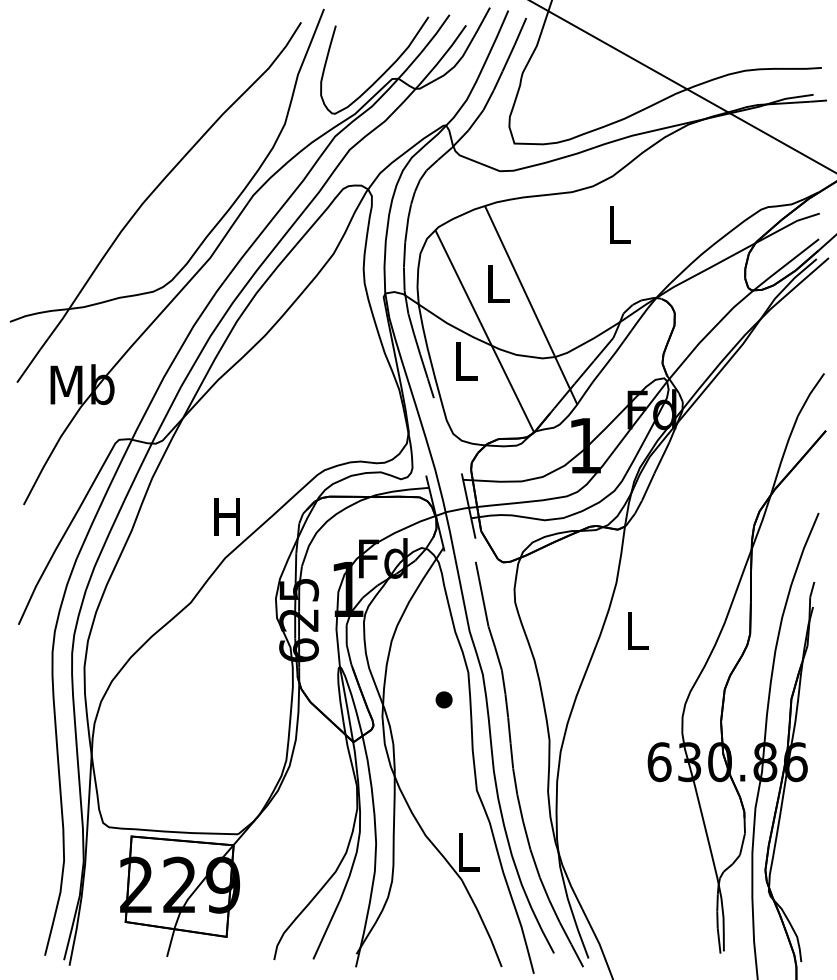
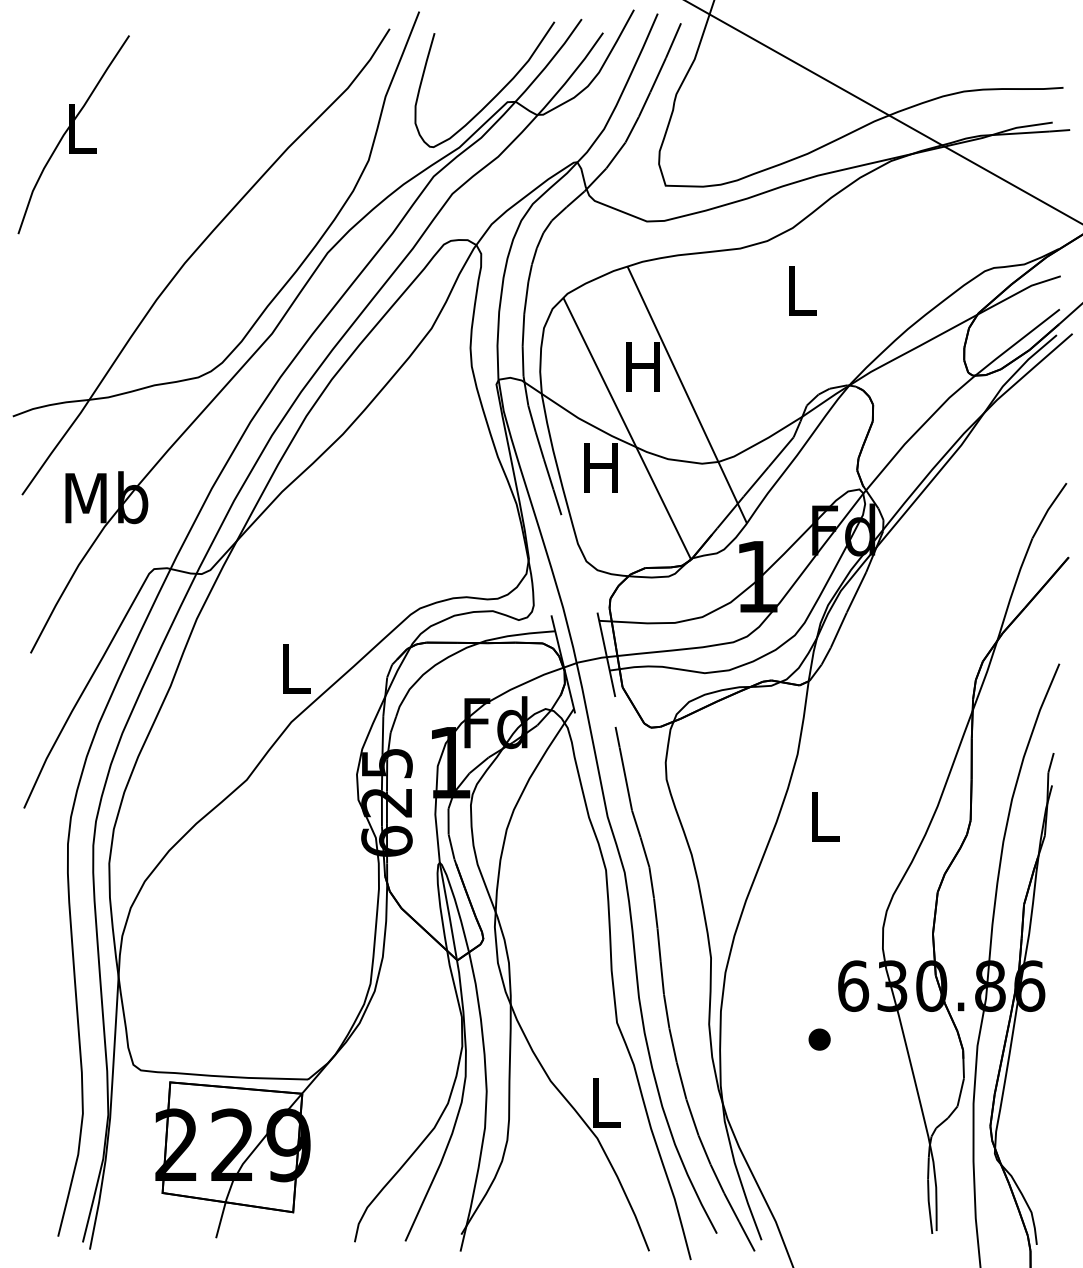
part: (56, 103) -> (73, 134), added
text: (496, 283) -> (642, 366), L -> H
text: (464, 361) -> (600, 467), L -> H
text: (226, 516) -> (293, 668), H -> L
part: (444, 699) -> (819, 1039), moved

